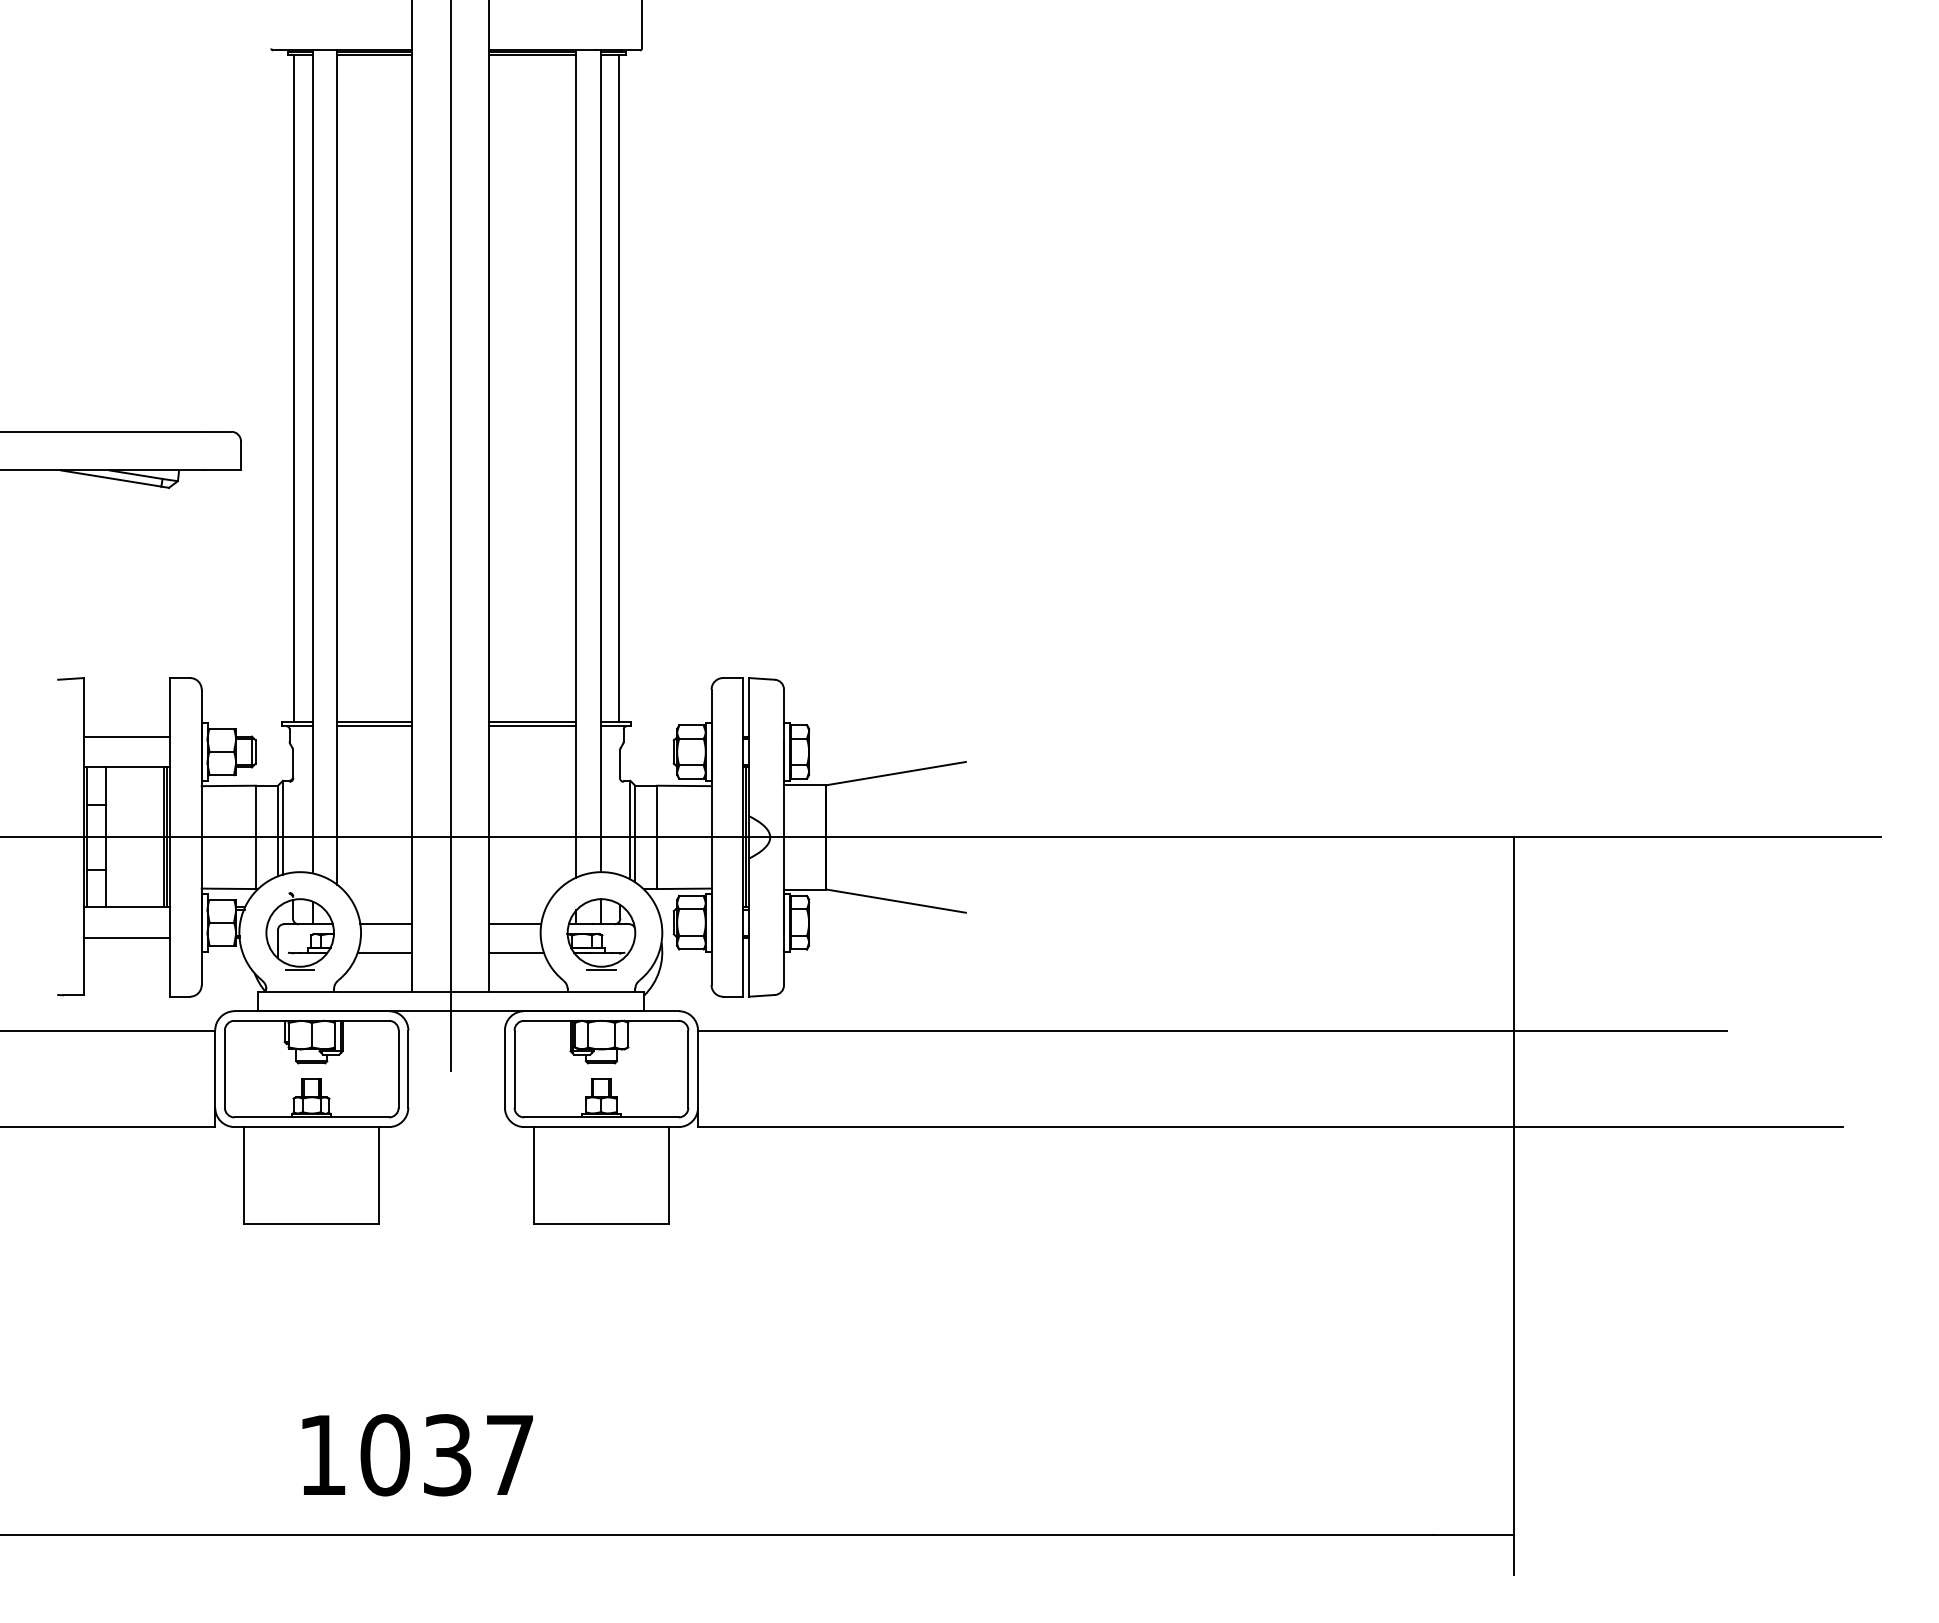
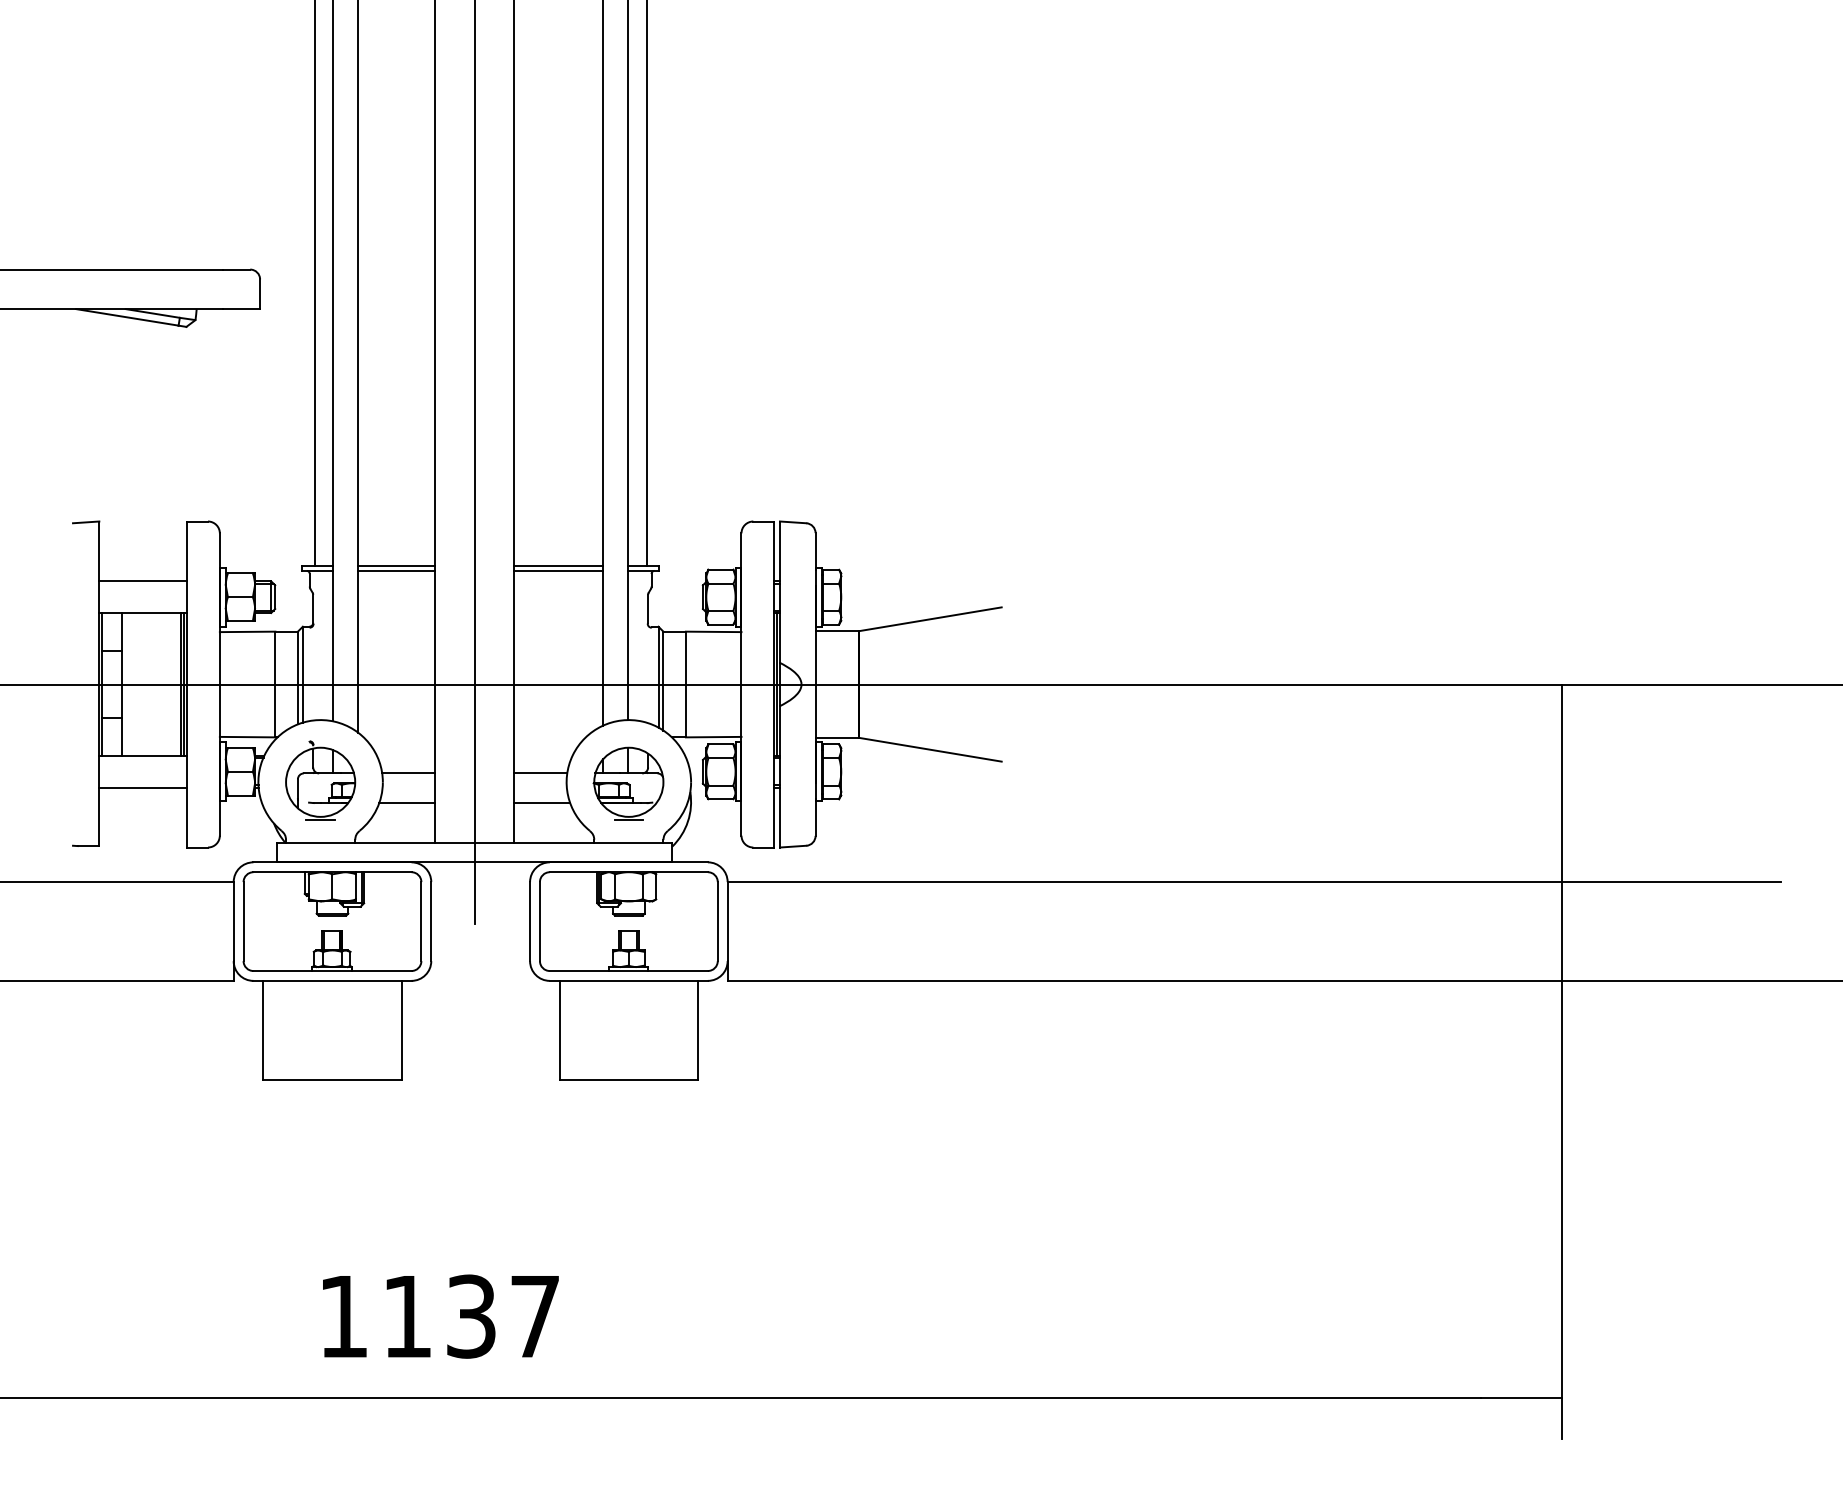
text: (384, 1455) -> (406, 1316), 1037 -> 1137

